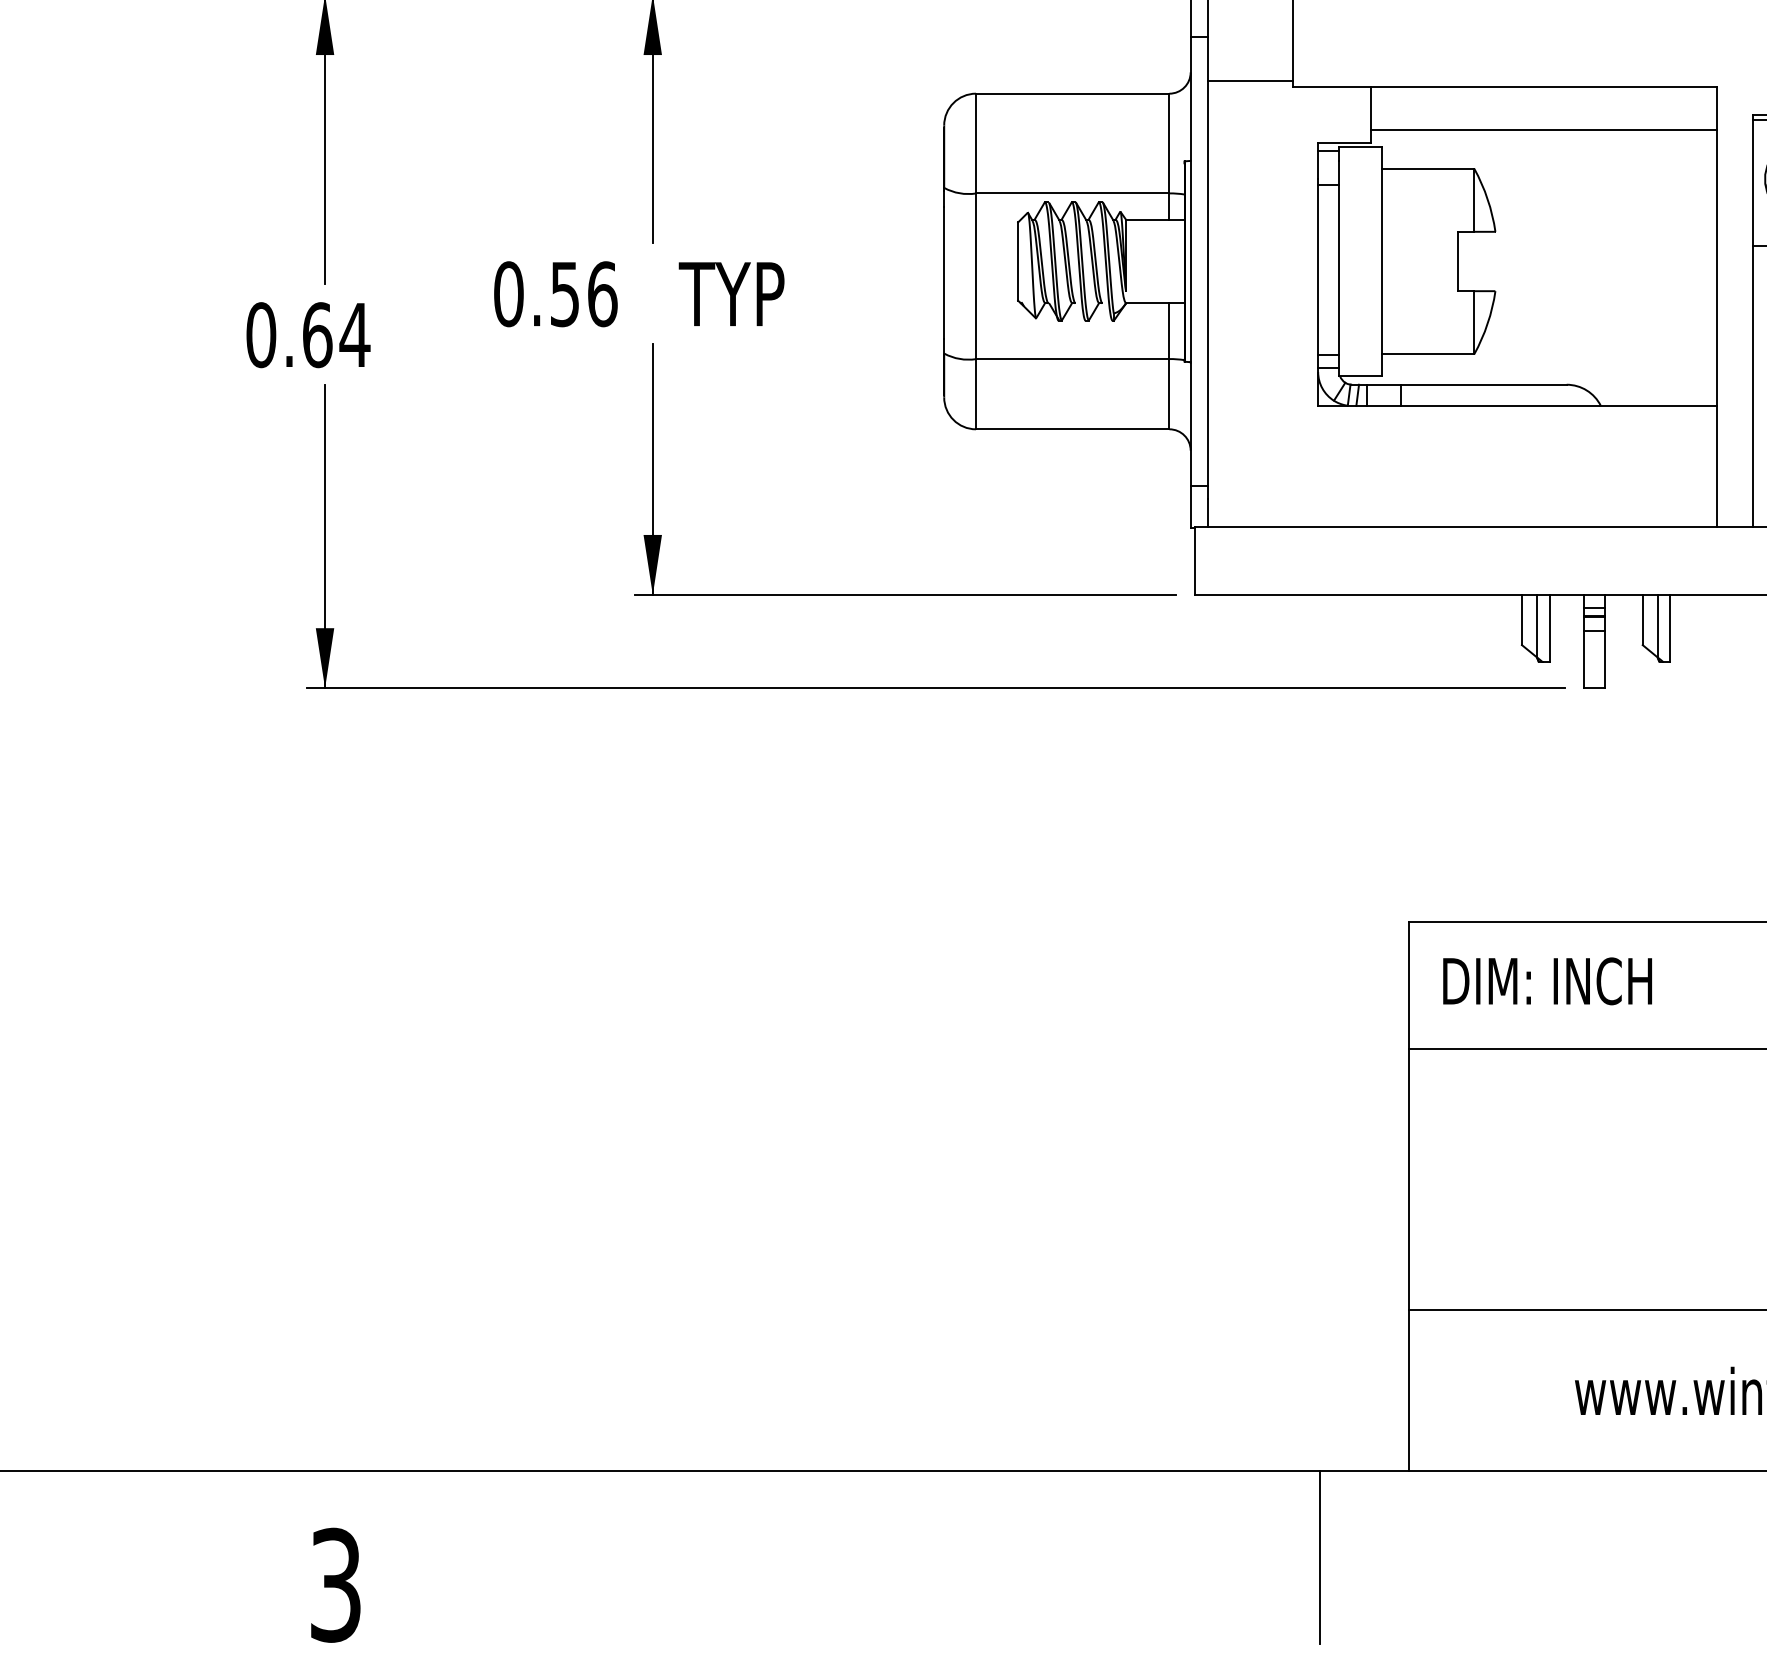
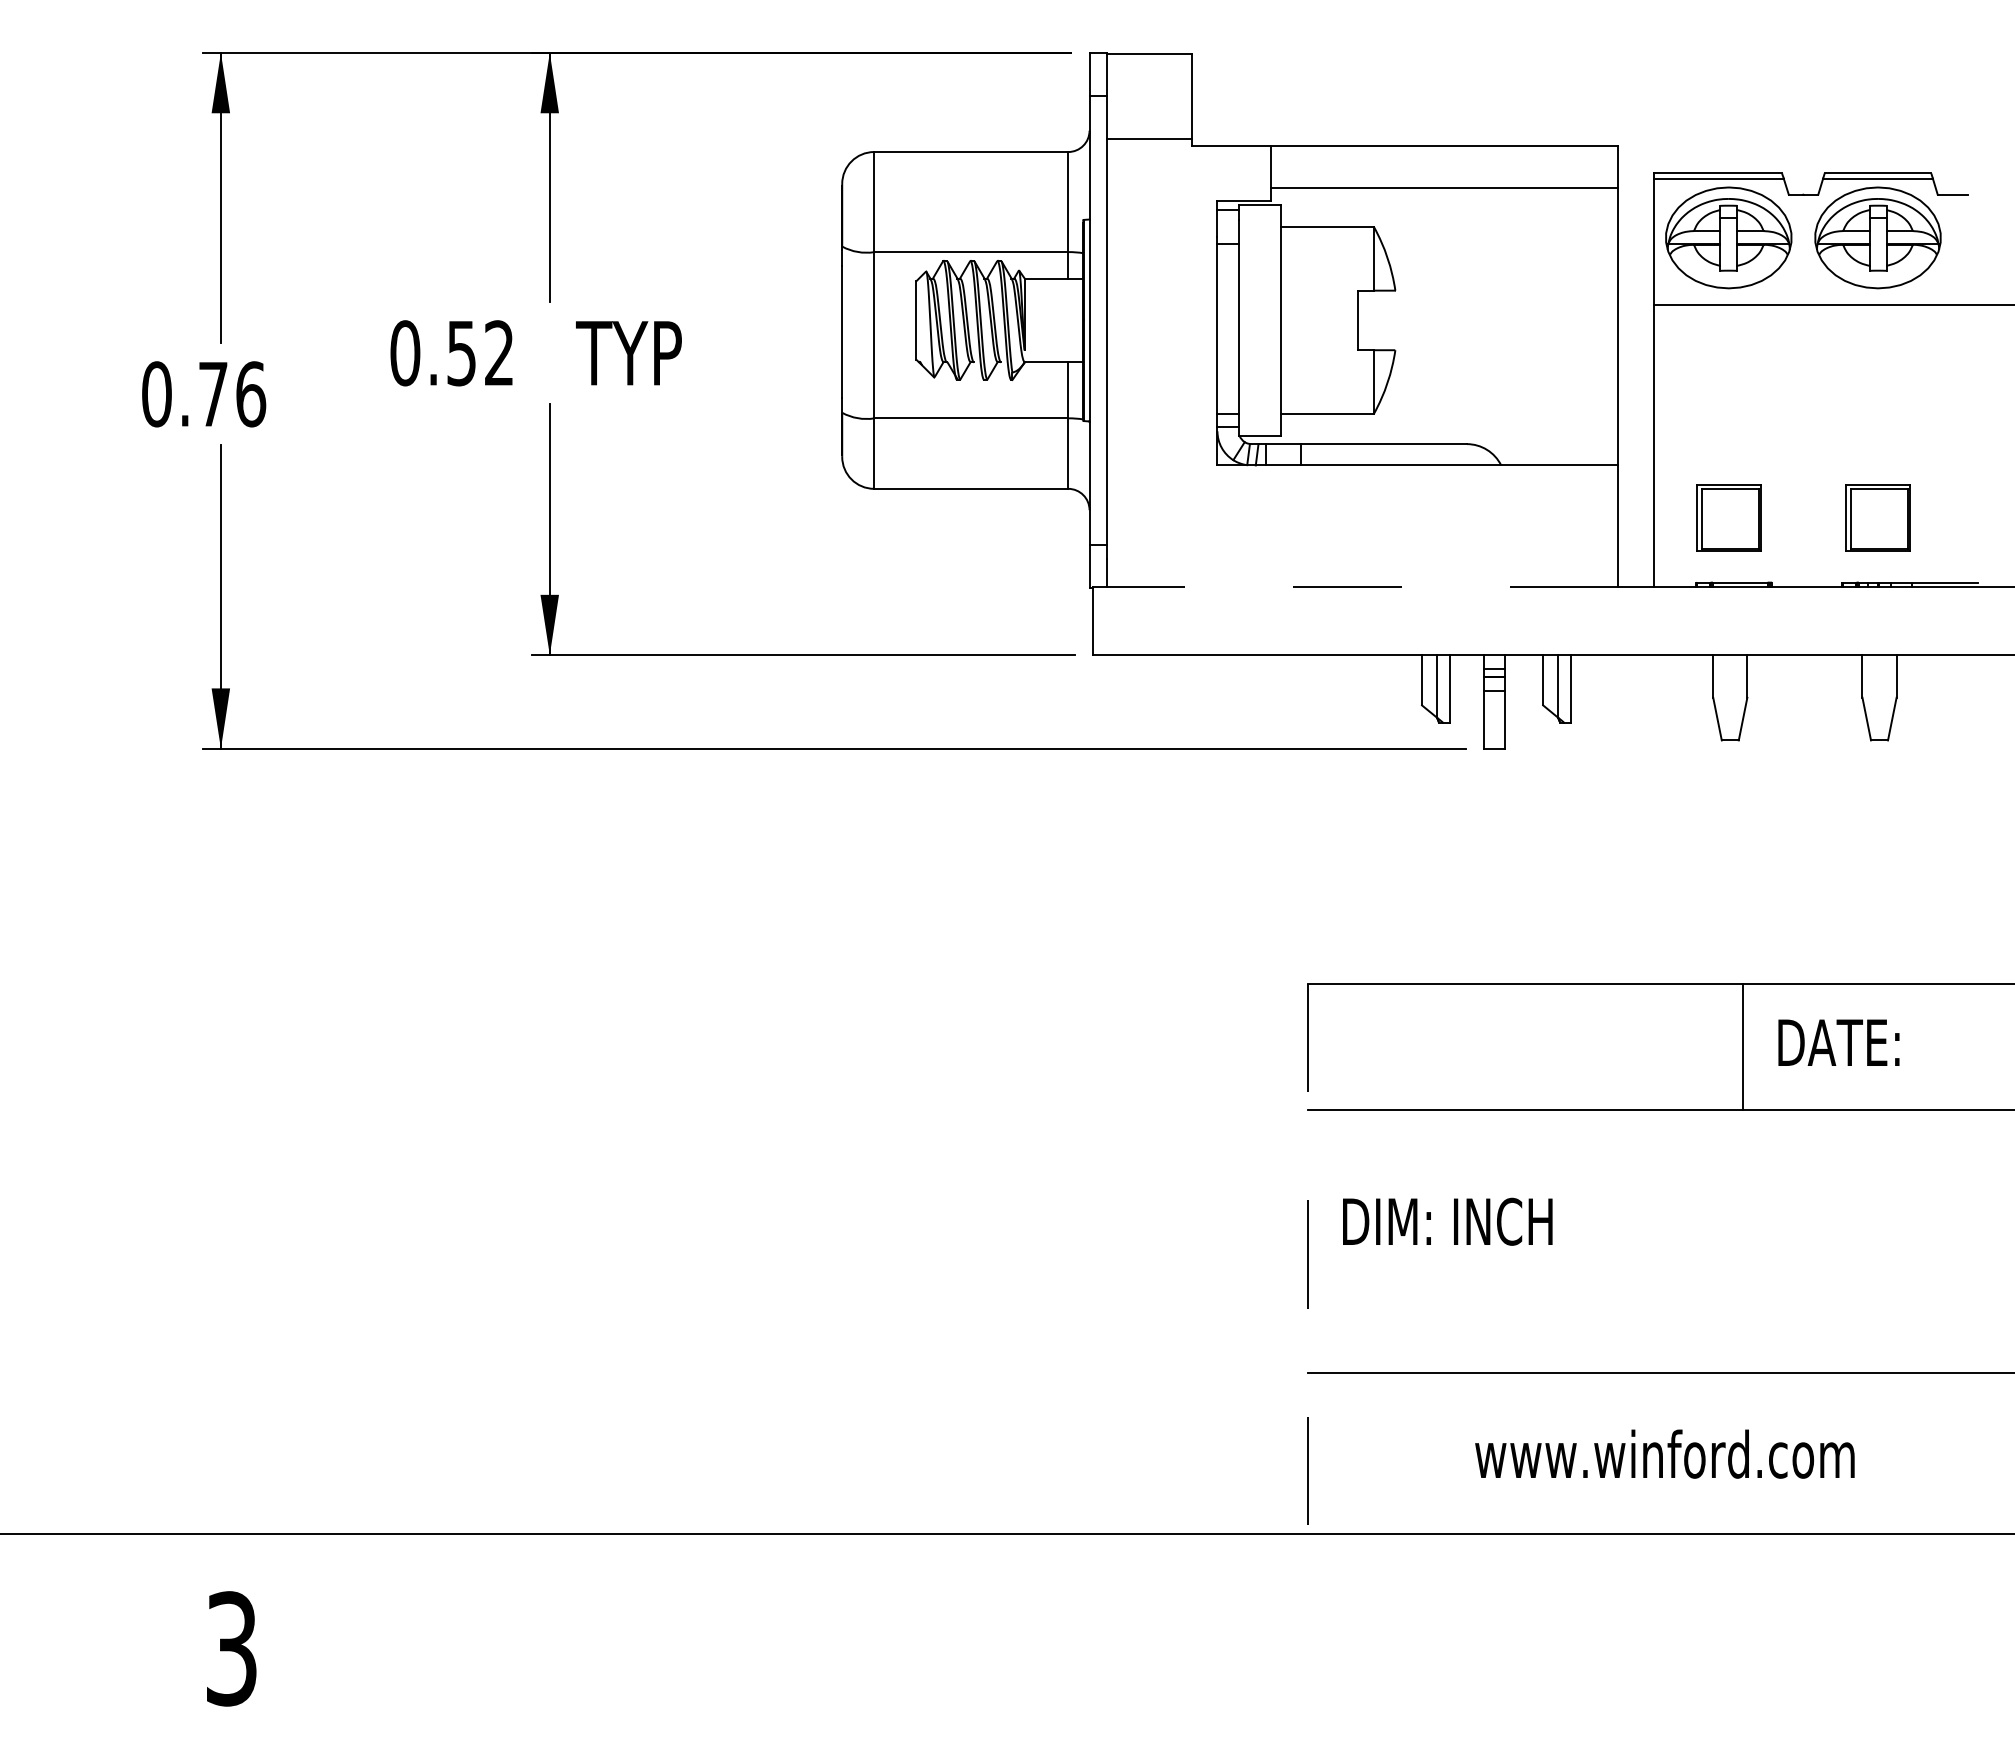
text: (602, 294) -> (499, 353), 0.56 -> 0.52
text: (336, 335) -> (232, 394), 0.64 -> 0.76
line: (1462, 526) -> (1362, 586), solid -> dashed
text: (1547, 981) -> (1447, 1221), moved
line: (1408, 1197) -> (1308, 1259), solid -> dashed
line: (1320, 1558) -> (1219, 1621), removed

